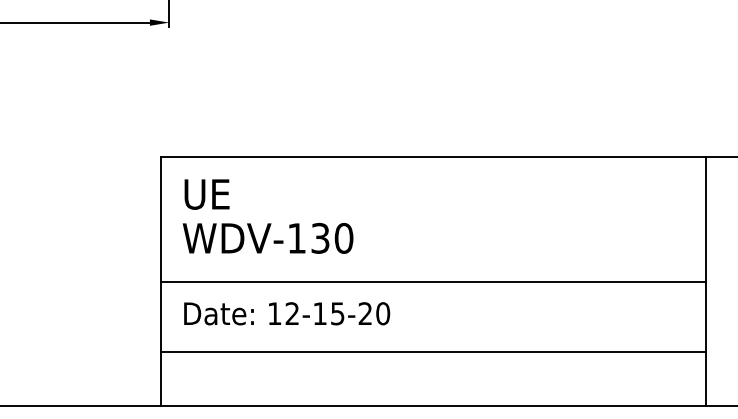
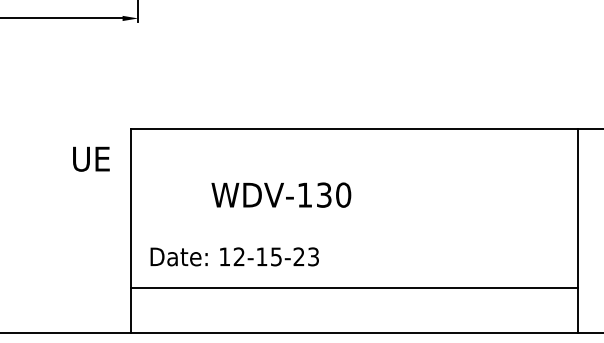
text: (207, 193) -> (91, 158), moved
text: (268, 237) -> (281, 194), moved
line: (433, 281) -> (354, 230), removed
text: (383, 313) -> (313, 256), 12-15-20 -> 12-15-23

